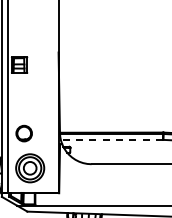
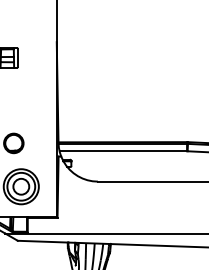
line: (111, 139) -> (122, 150), dashed -> solid

